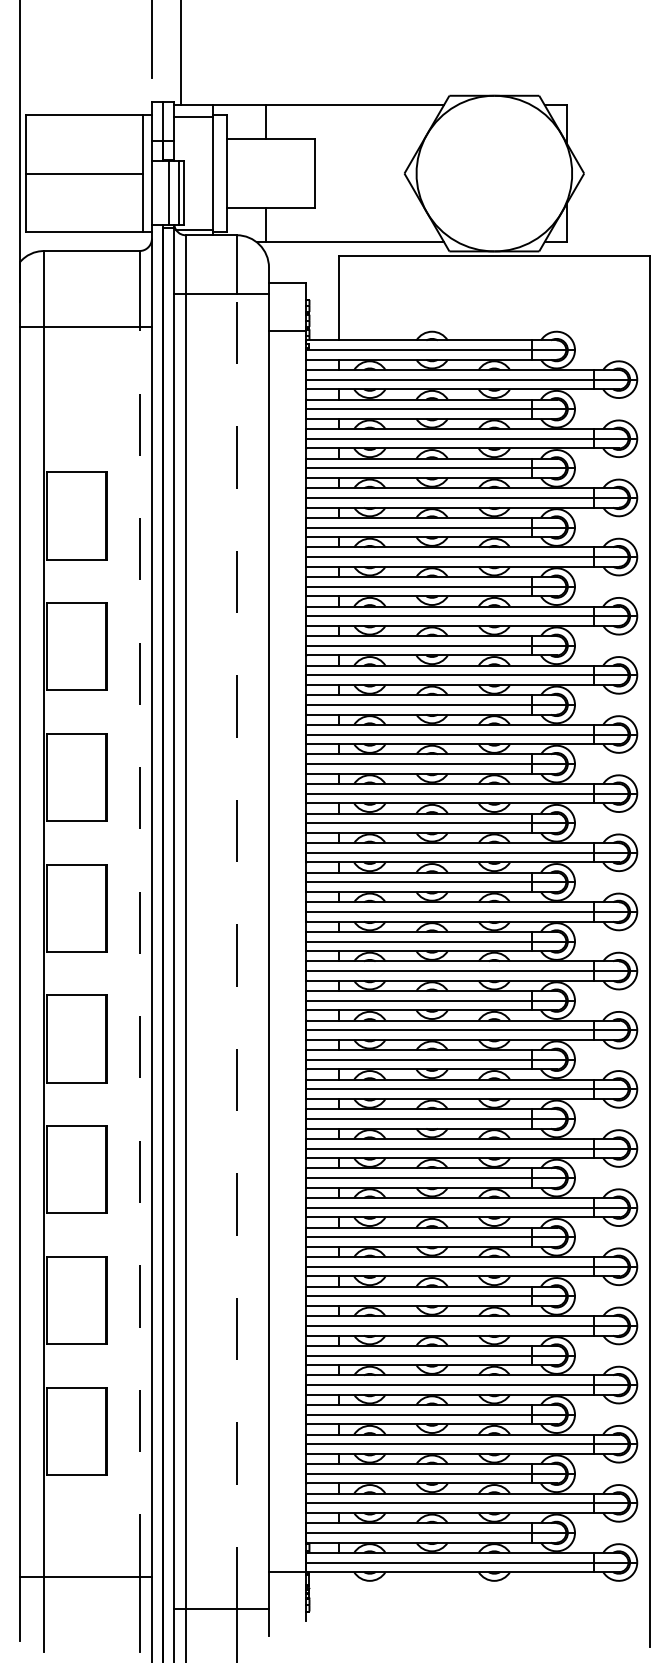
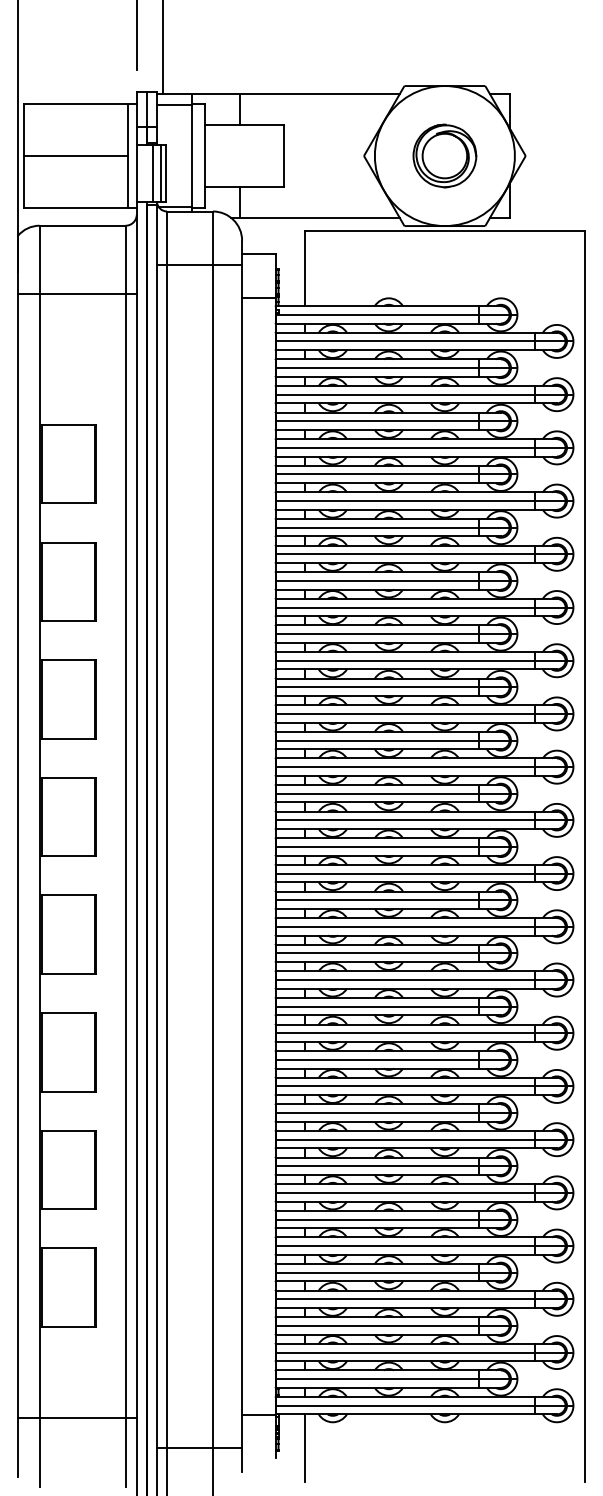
part: (493, 172) -> (444, 155), added
line: (139, 950) -> (125, 855), dashed -> solid
line: (237, 952) -> (213, 856), dashed -> solid
line: (338, 1608) -> (304, 1447), added

